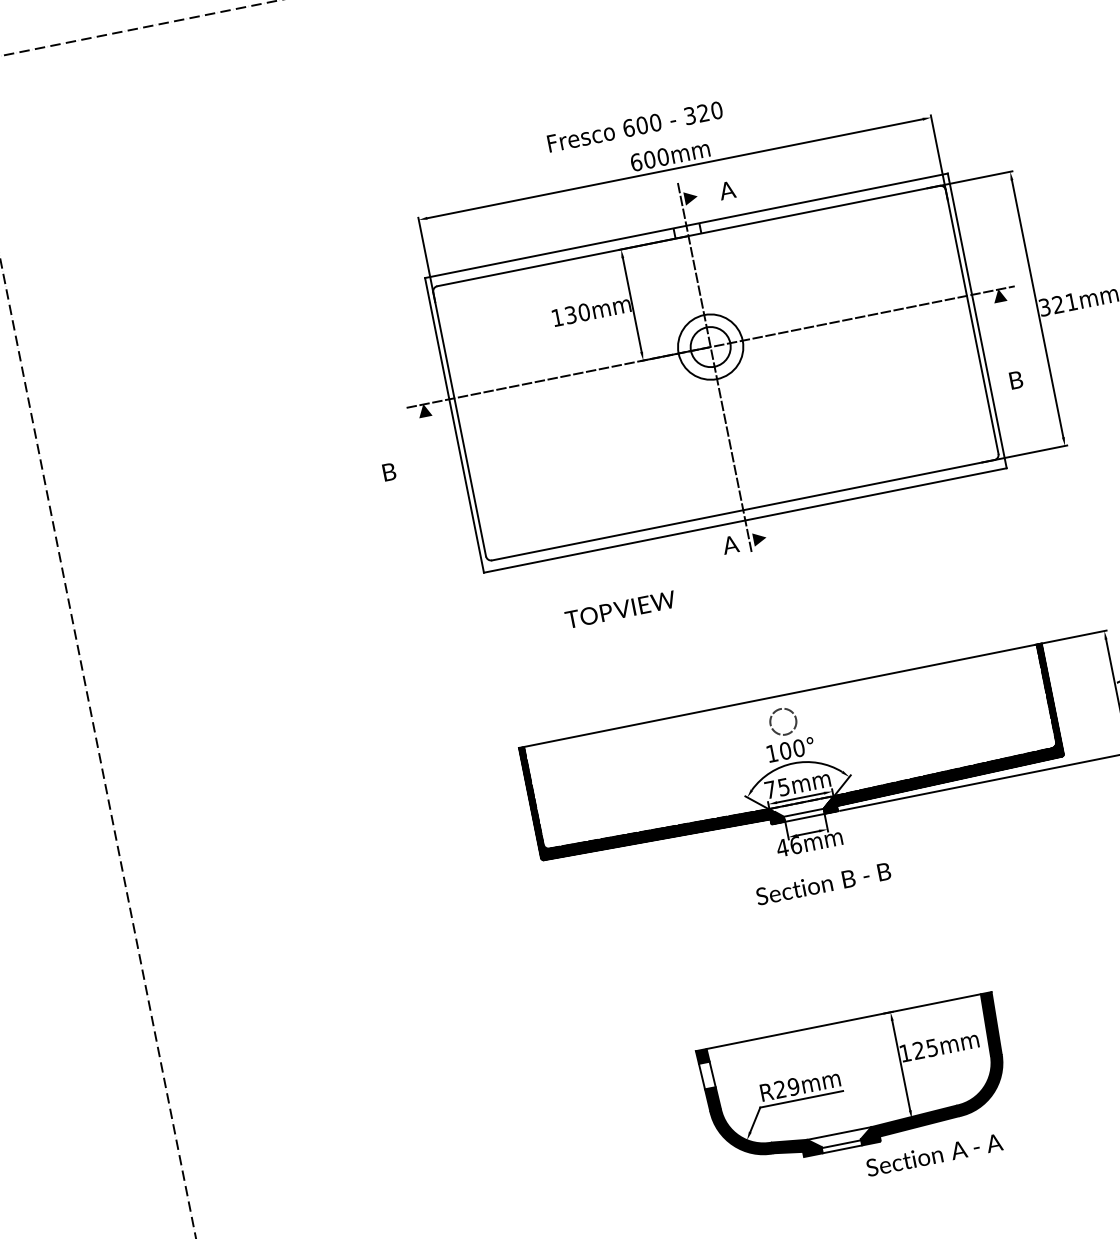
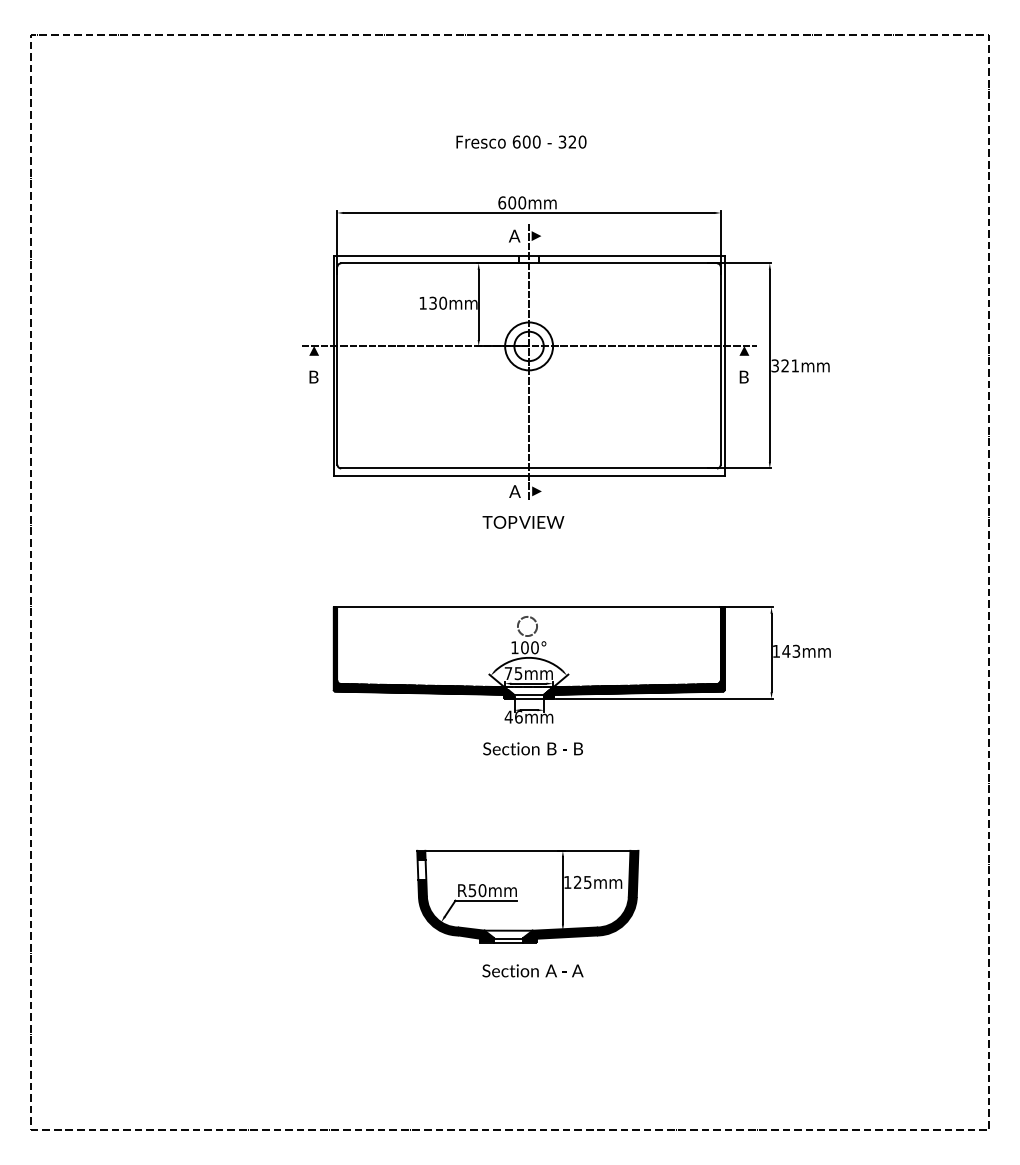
text: (635, 126) -> (521, 141), moved
text: (727, 189) -> (514, 235), moved
text: (1015, 379) -> (743, 376), moved
text: (388, 471) -> (313, 376), moved
text: (620, 609) -> (523, 522), moved
text: (787, 1088) -> (477, 890), R29mm -> R50mm
text: (933, 1154) -> (532, 970), moved

